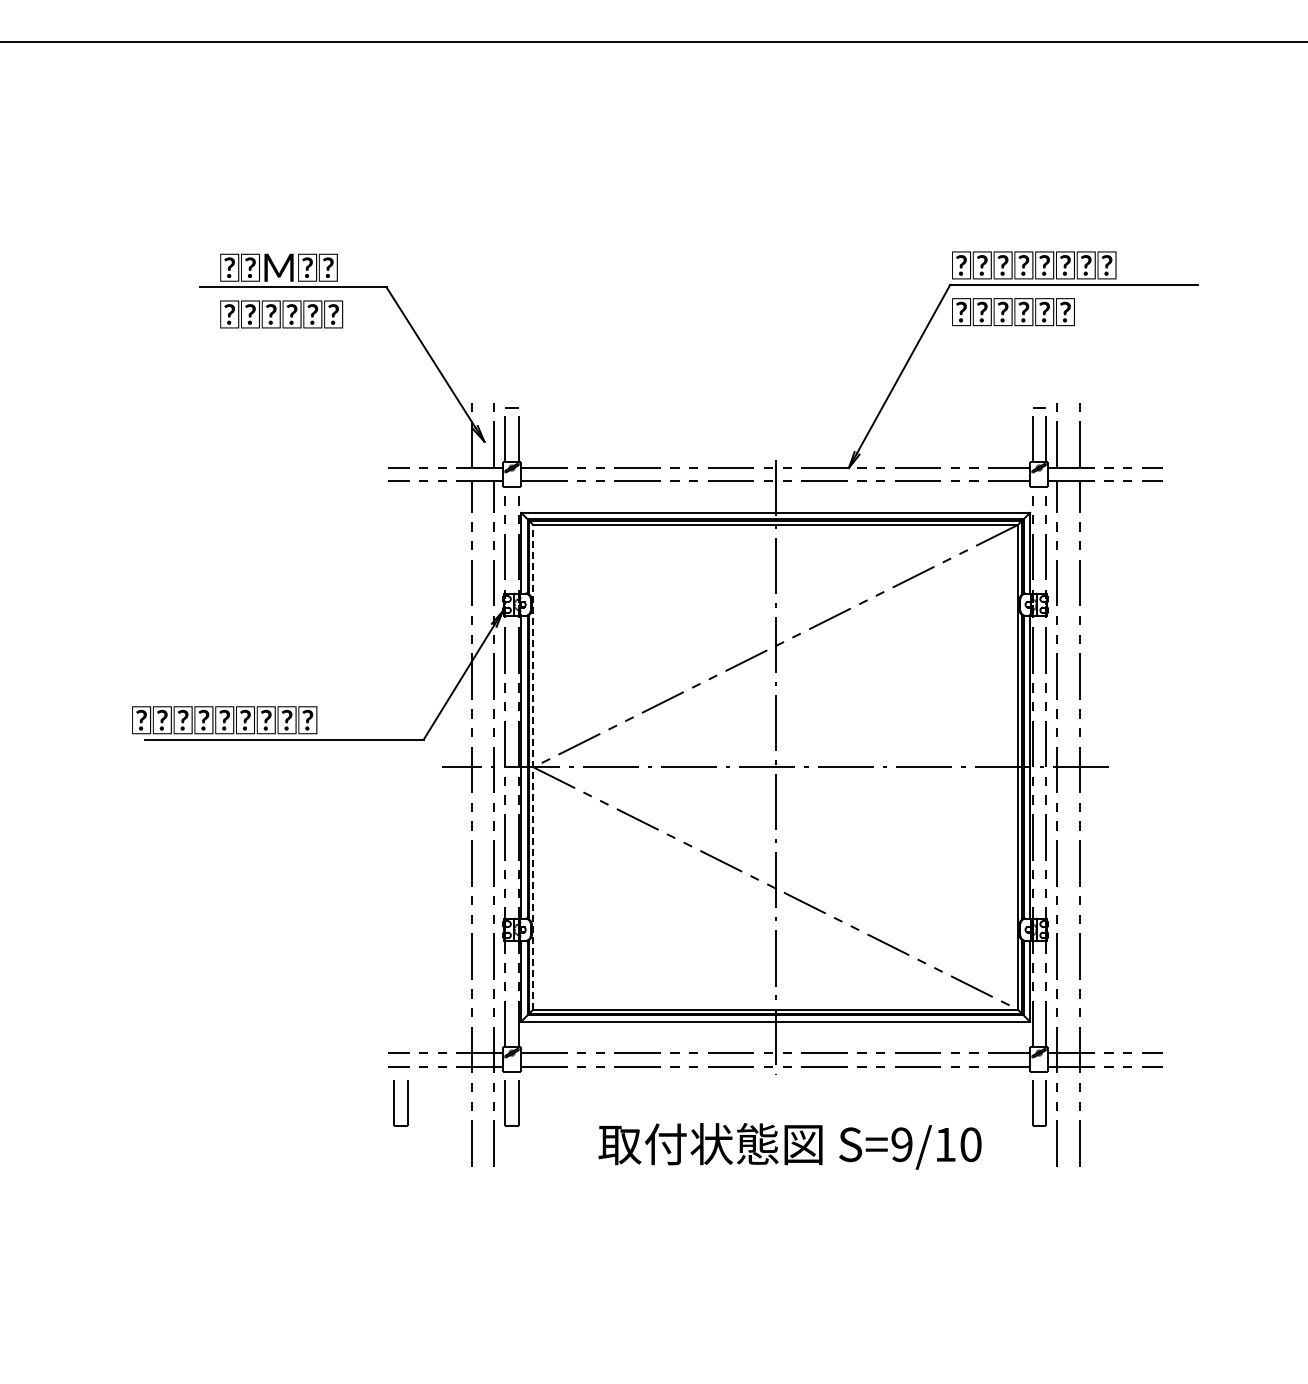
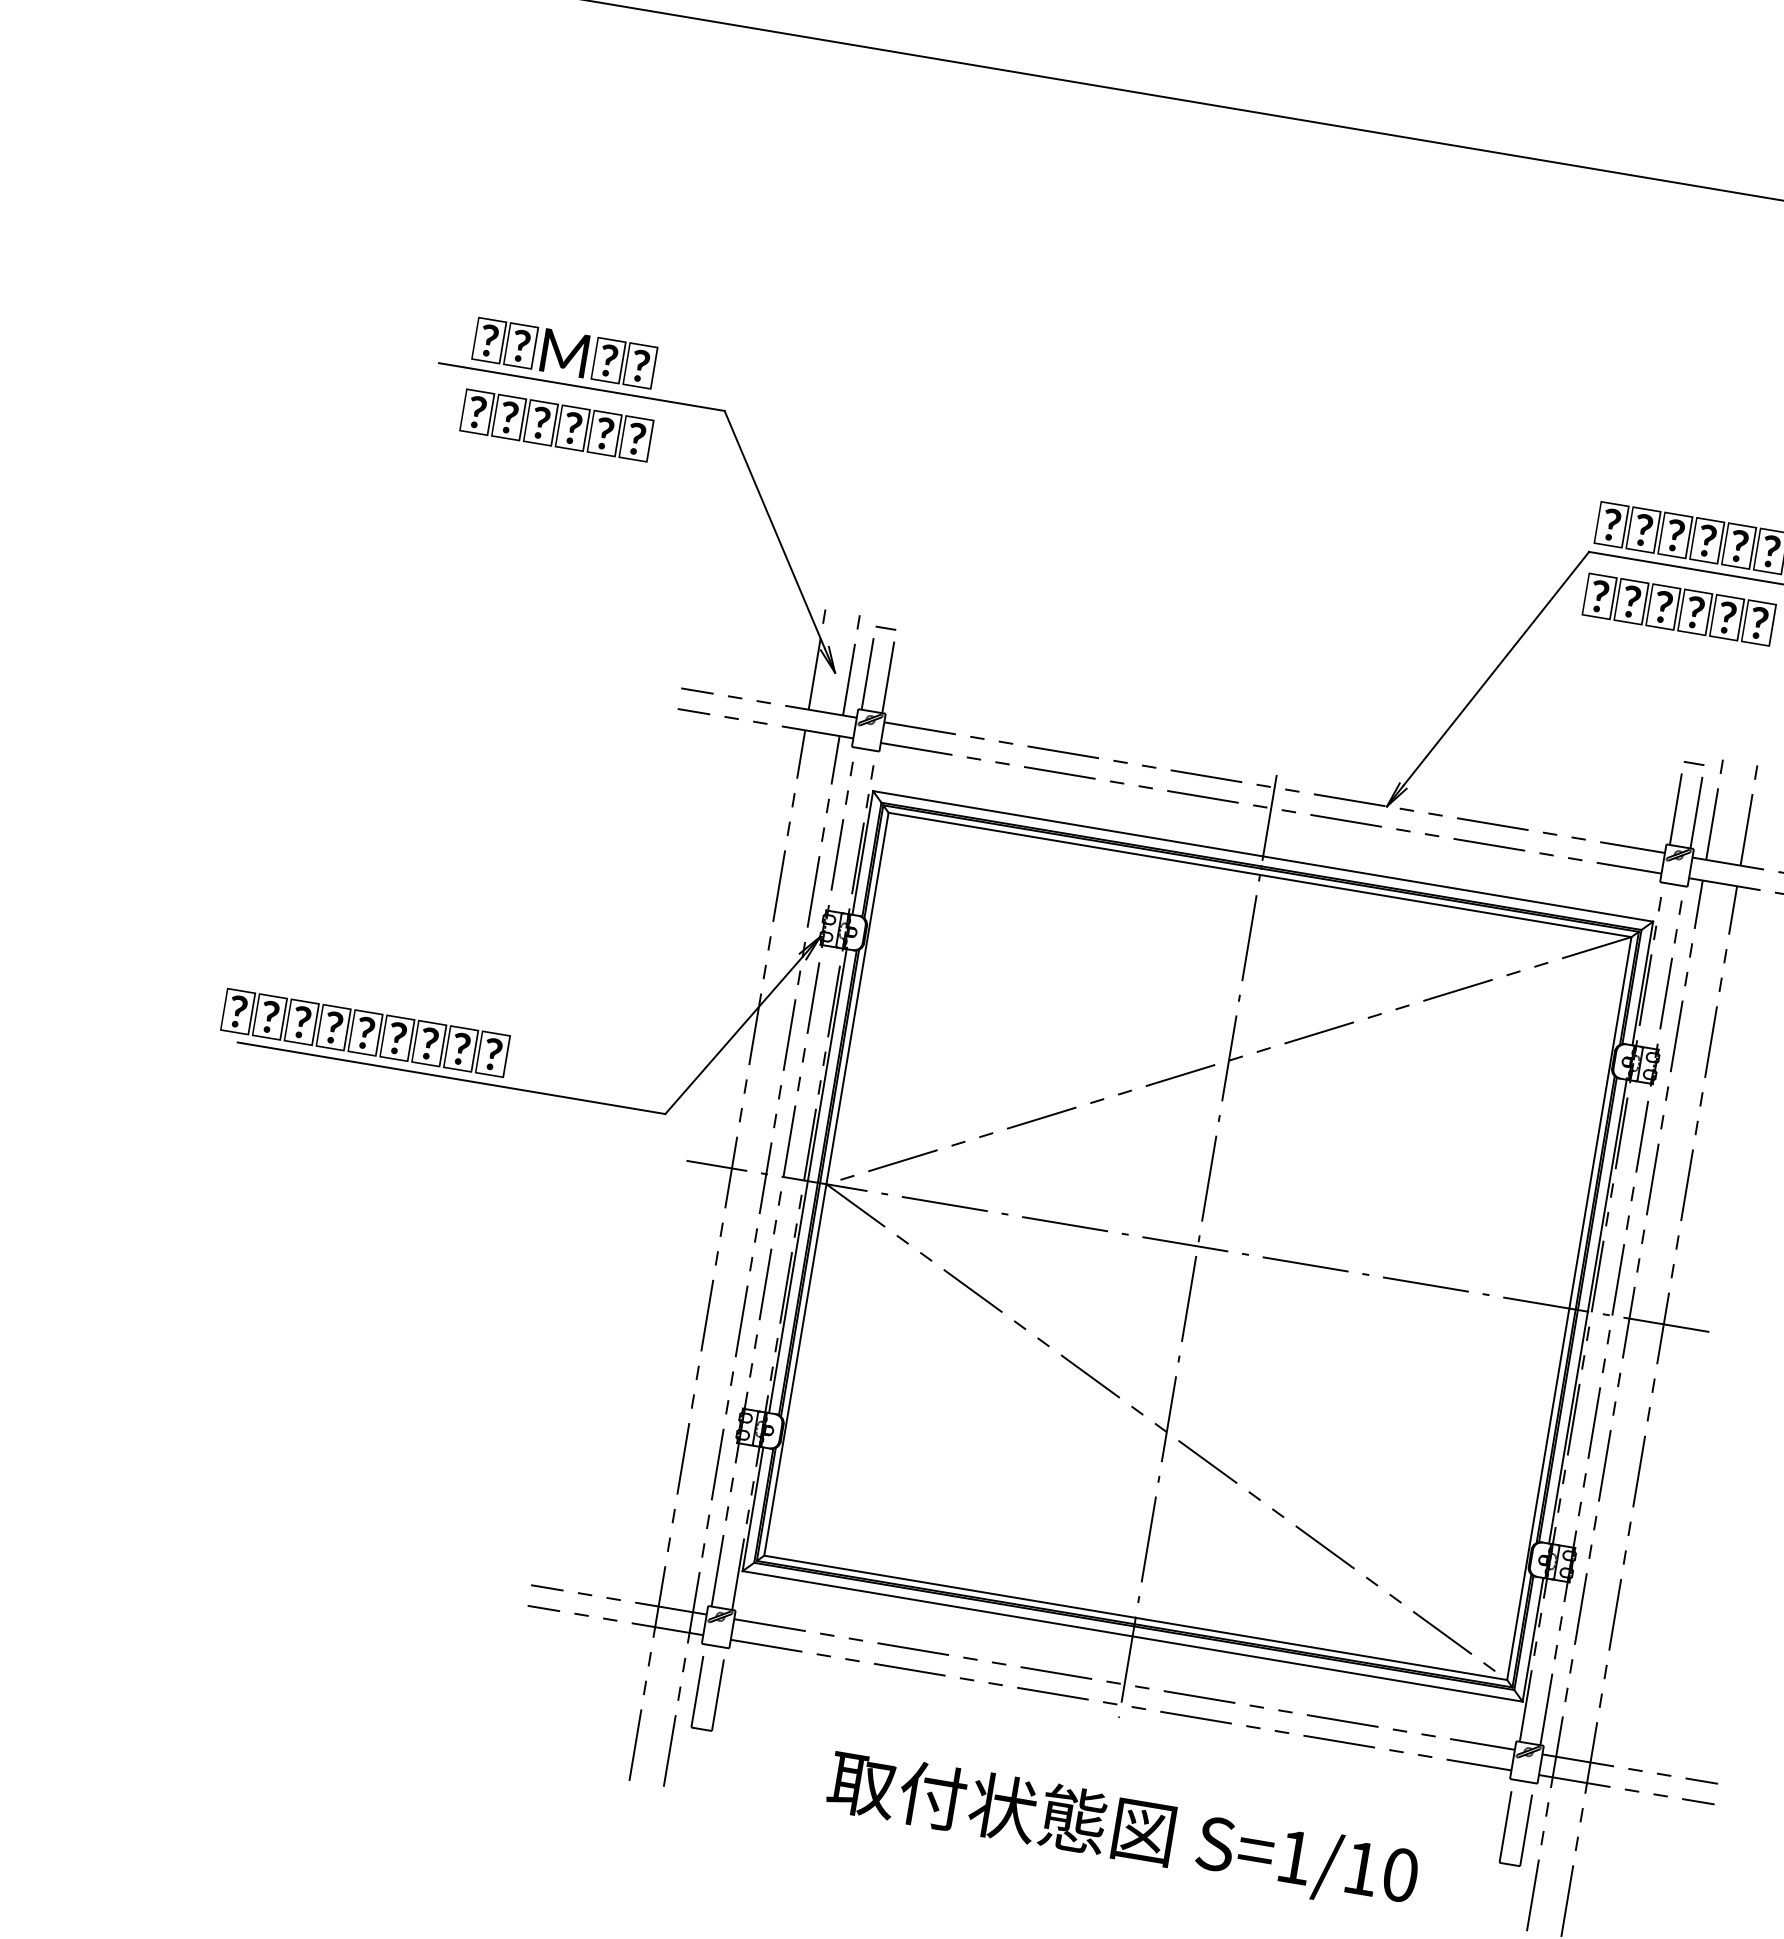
line: (533, 766) -> (826, 1183), dashed -> solid
part: (400, 1103) -> (536, 1665), removed
text: (901, 1144) -> (1294, 1856), S=9/10 -> S=1/10

